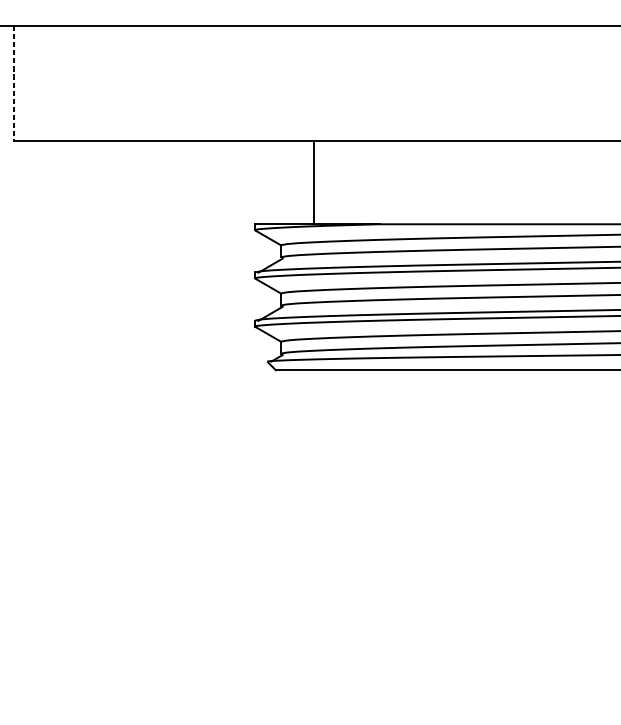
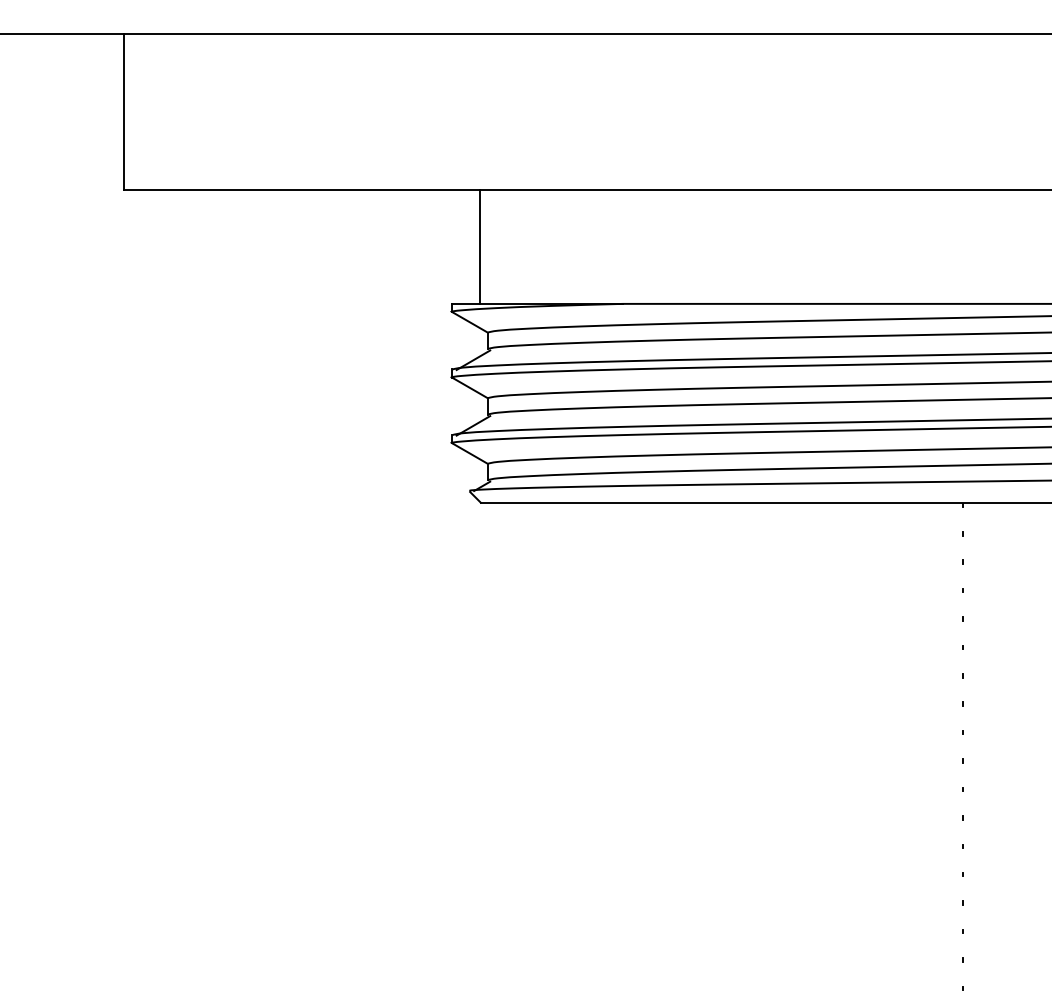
line: (14, 83) -> (124, 112), dashed -> solid
line: (313, 182) -> (479, 246), moved

